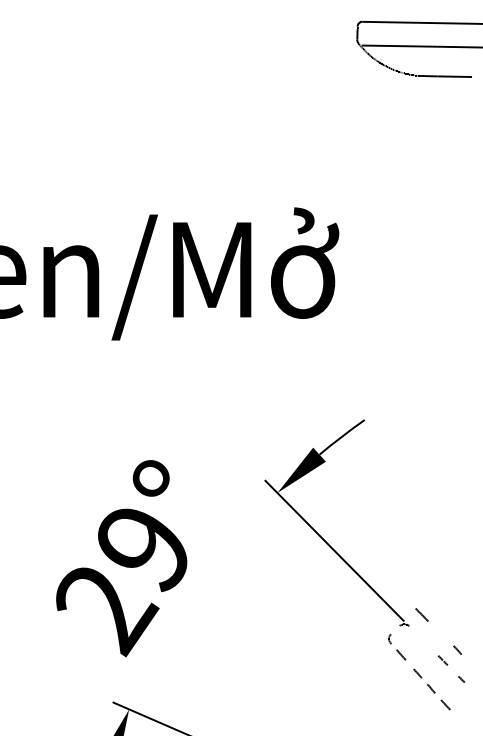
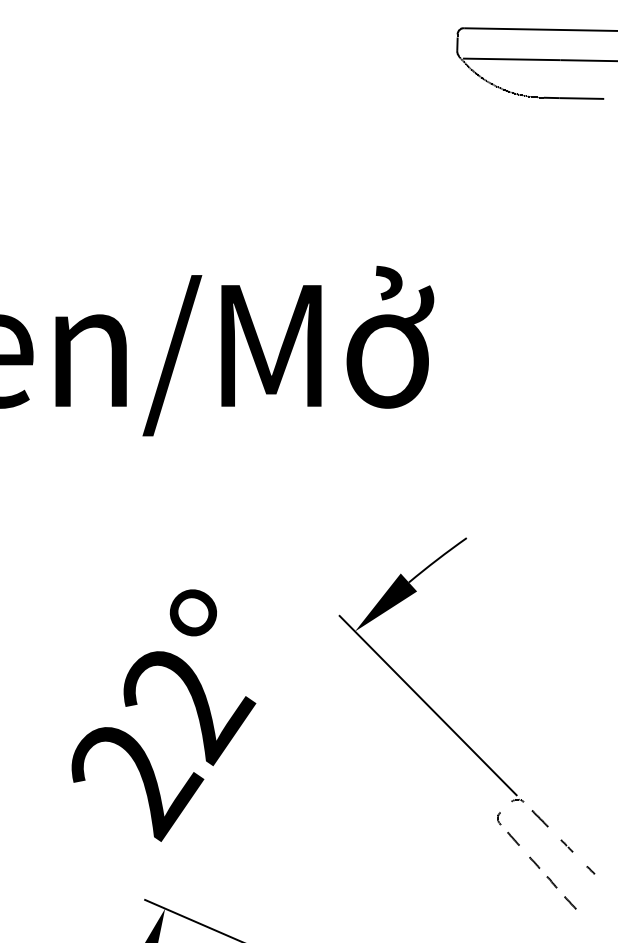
text: (148, 553) -> (189, 708), 29° -> 22°
line: (421, 614) -> (539, 818), moved
line: (457, 649) -> (585, 832), removed

